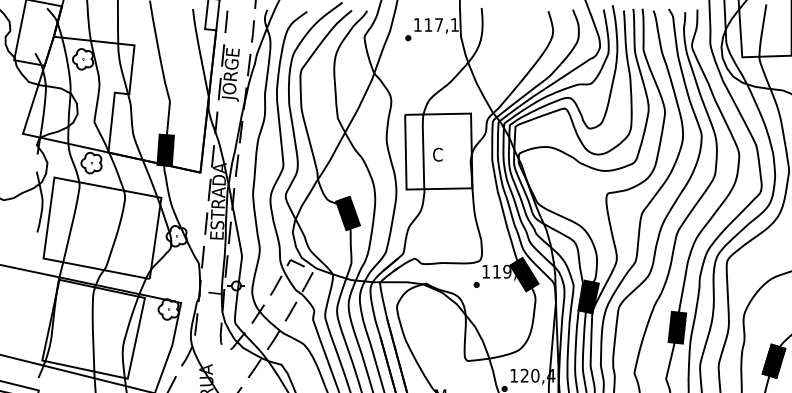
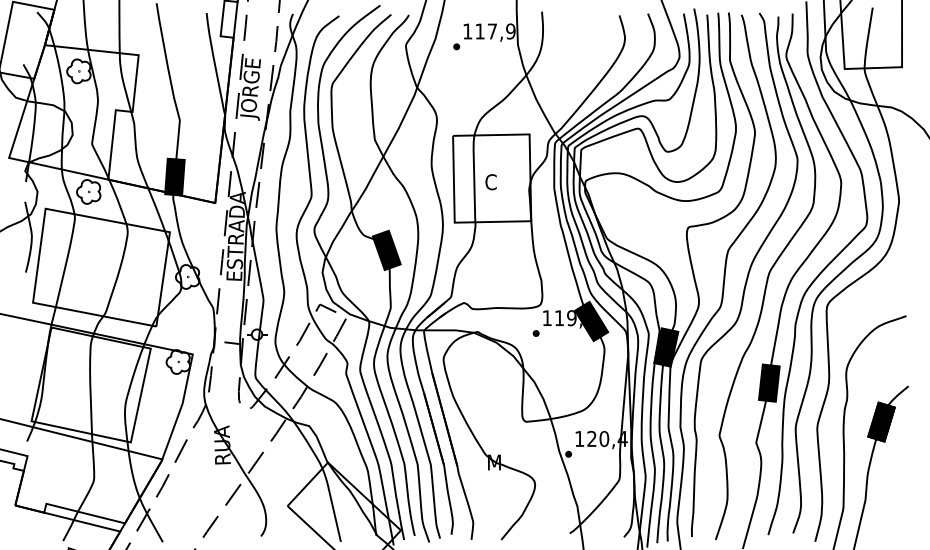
text: (454, 25) -> (510, 31), 117,1 -> 117,9

